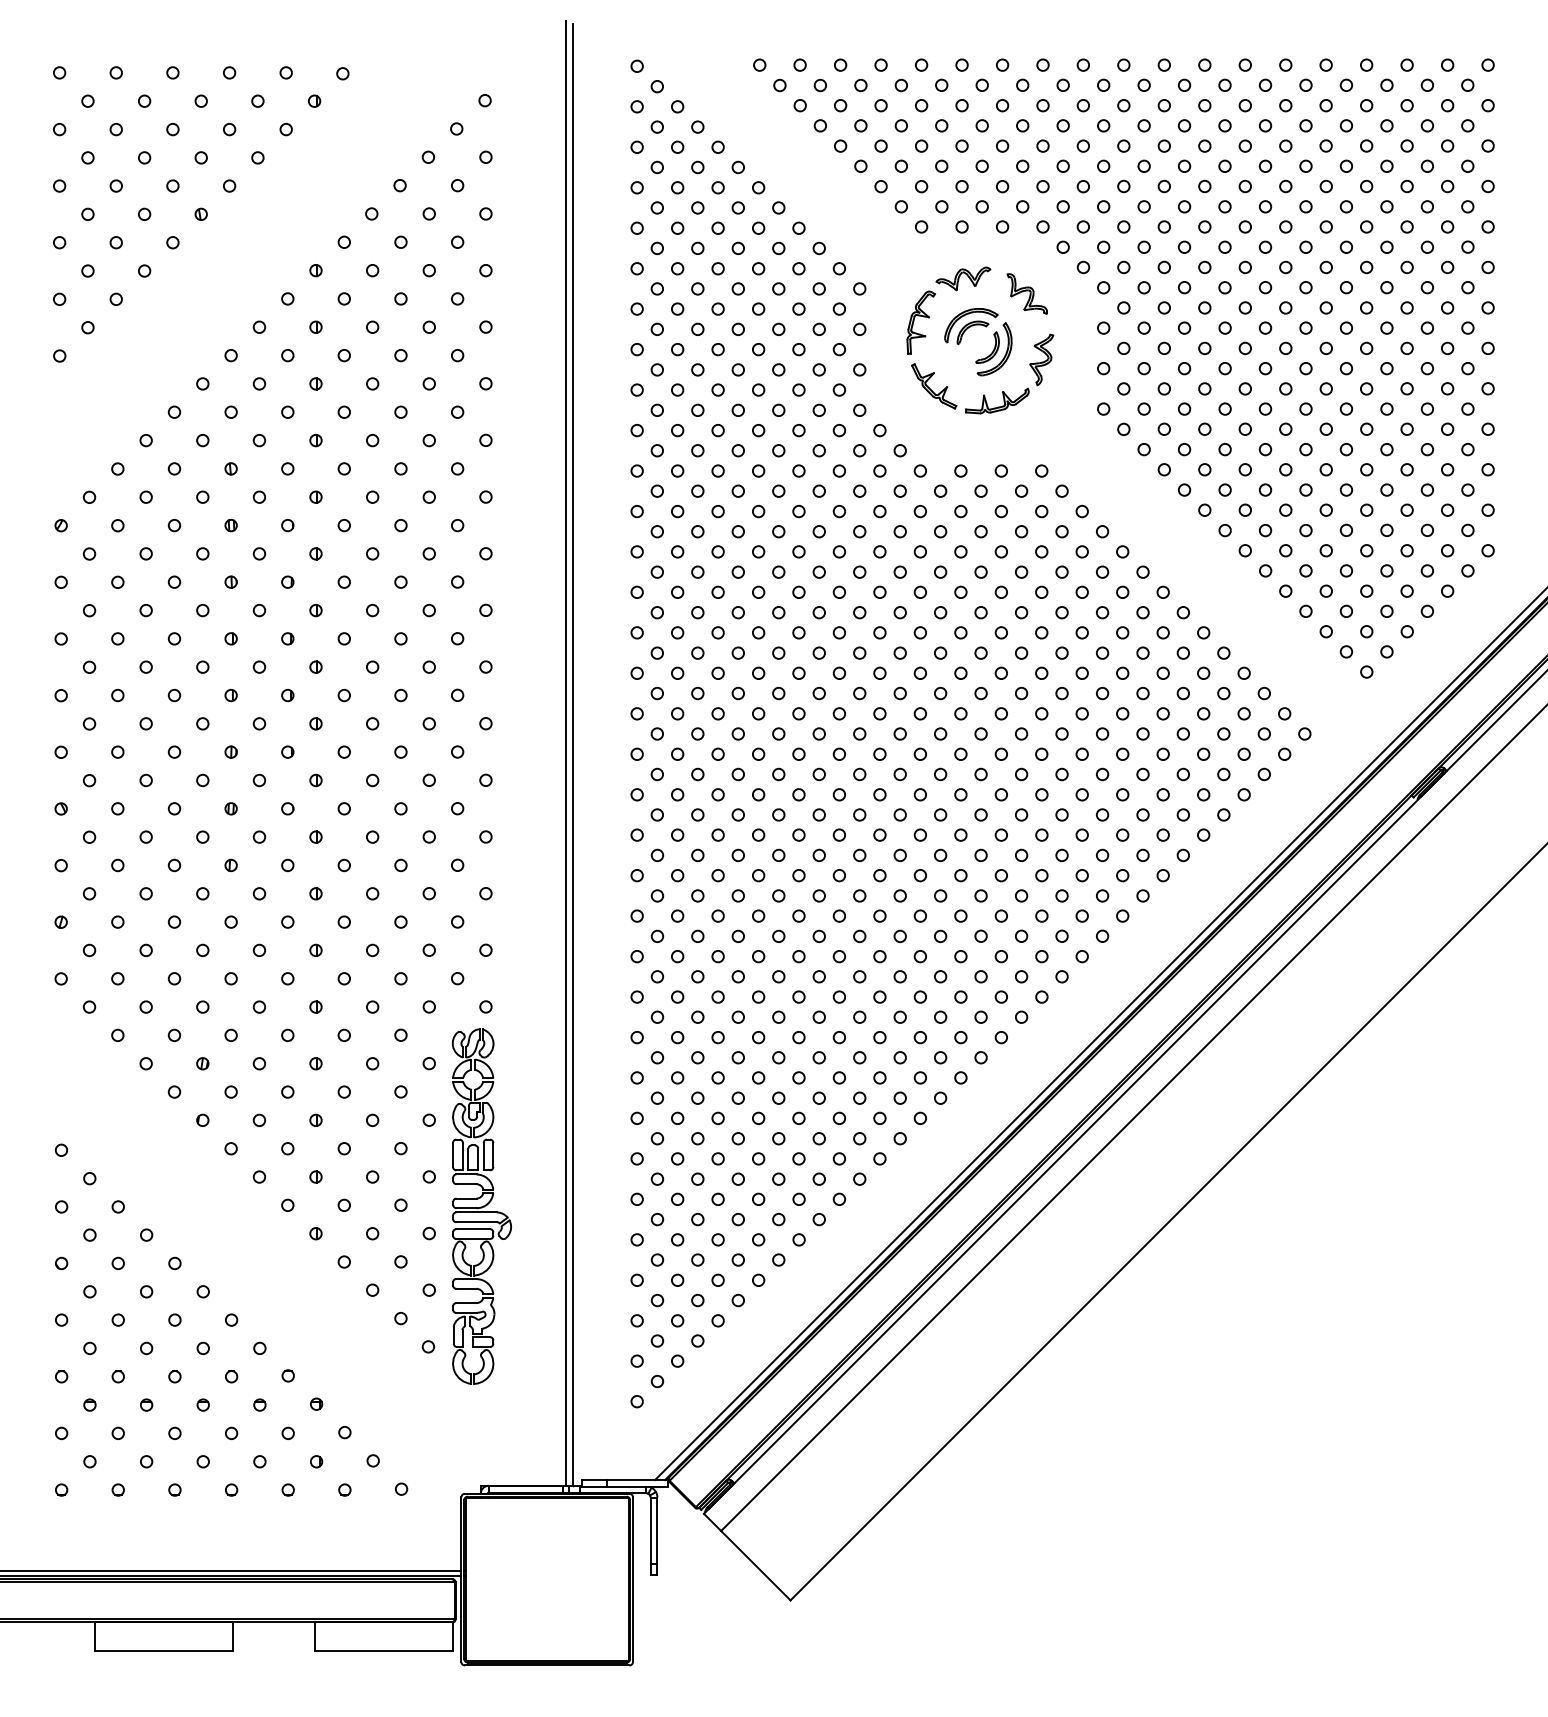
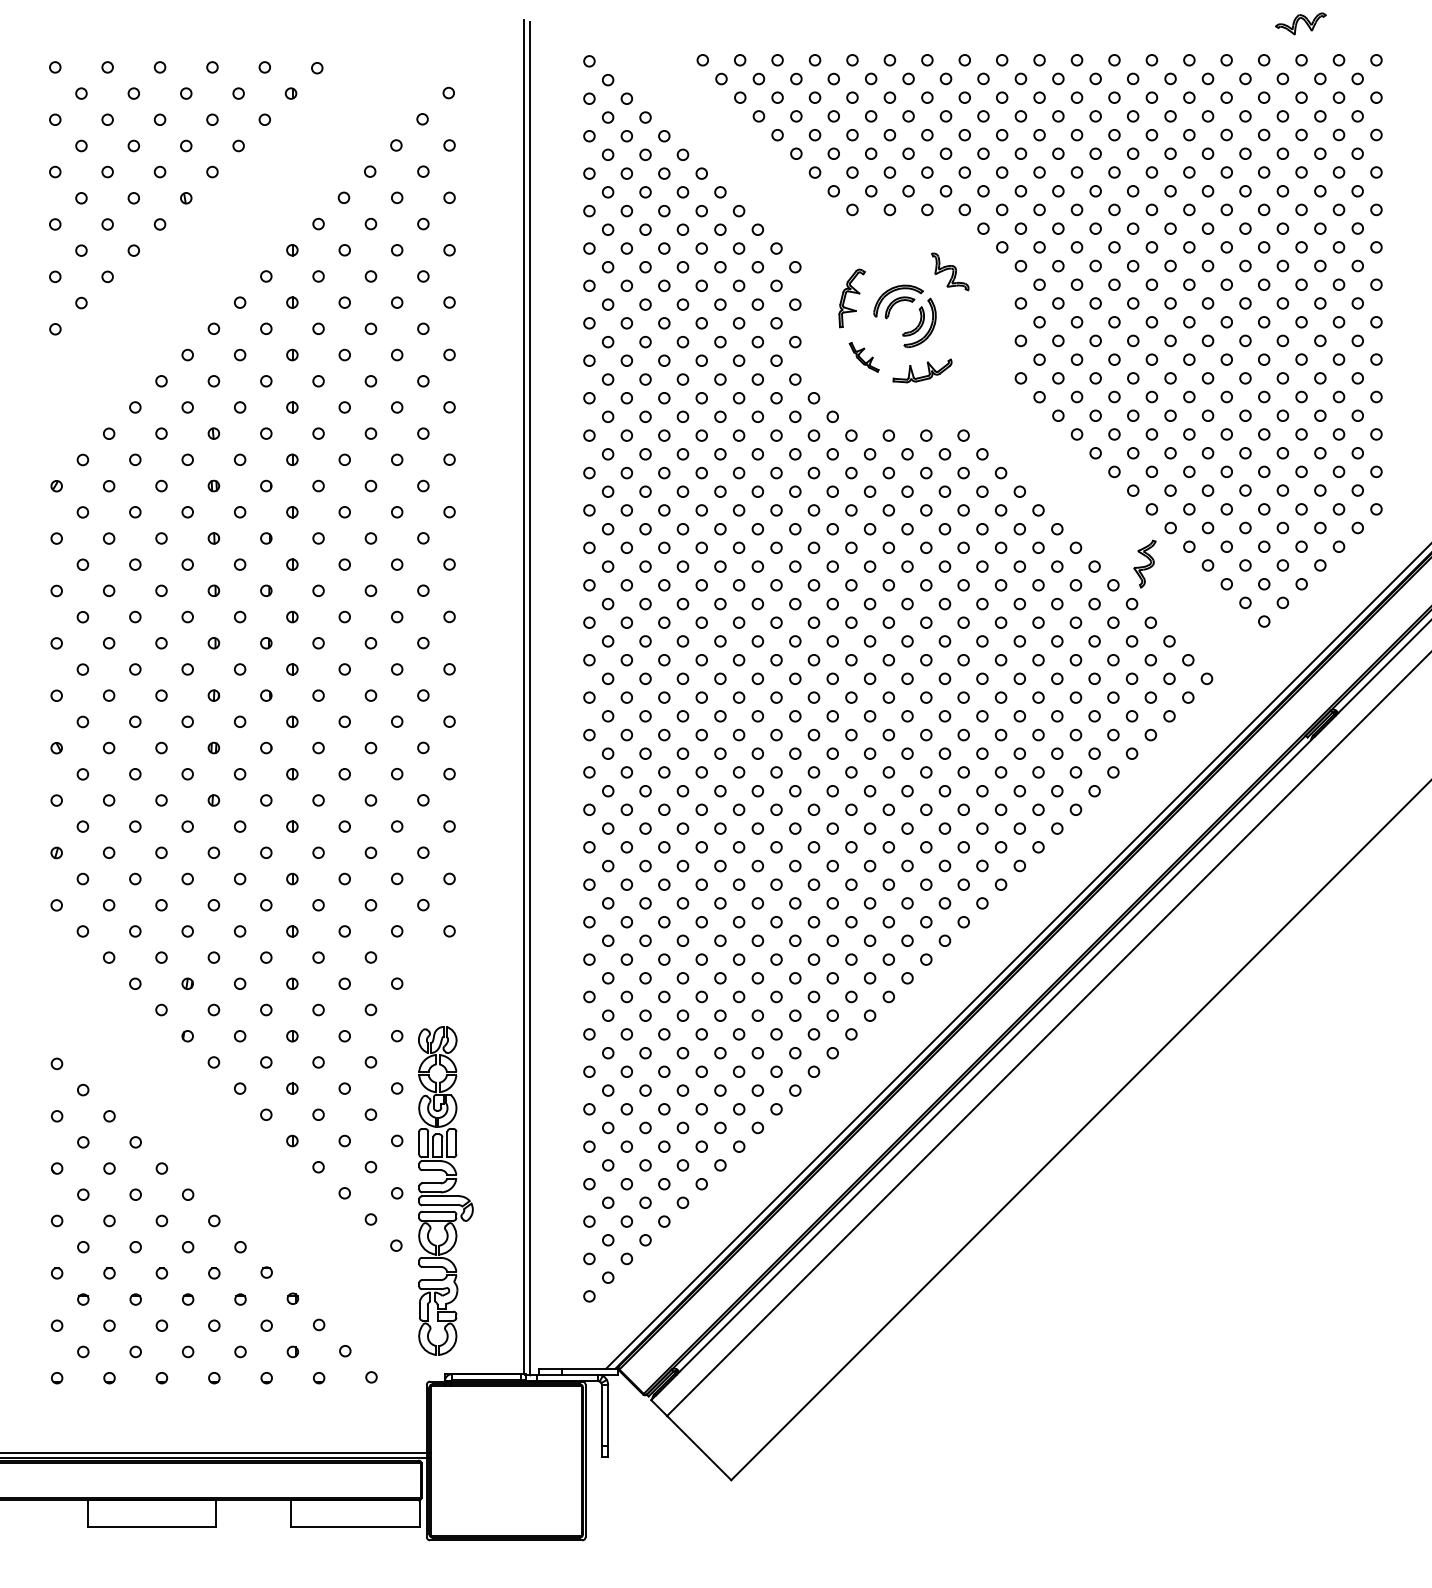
part: (963, 278) -> (1300, 23), moved
part: (1041, 359) -> (1144, 563), moved
part: (934, 386) -> (864, 357), size x0.7
part: (481, 1206) -> (445, 1190), moved

